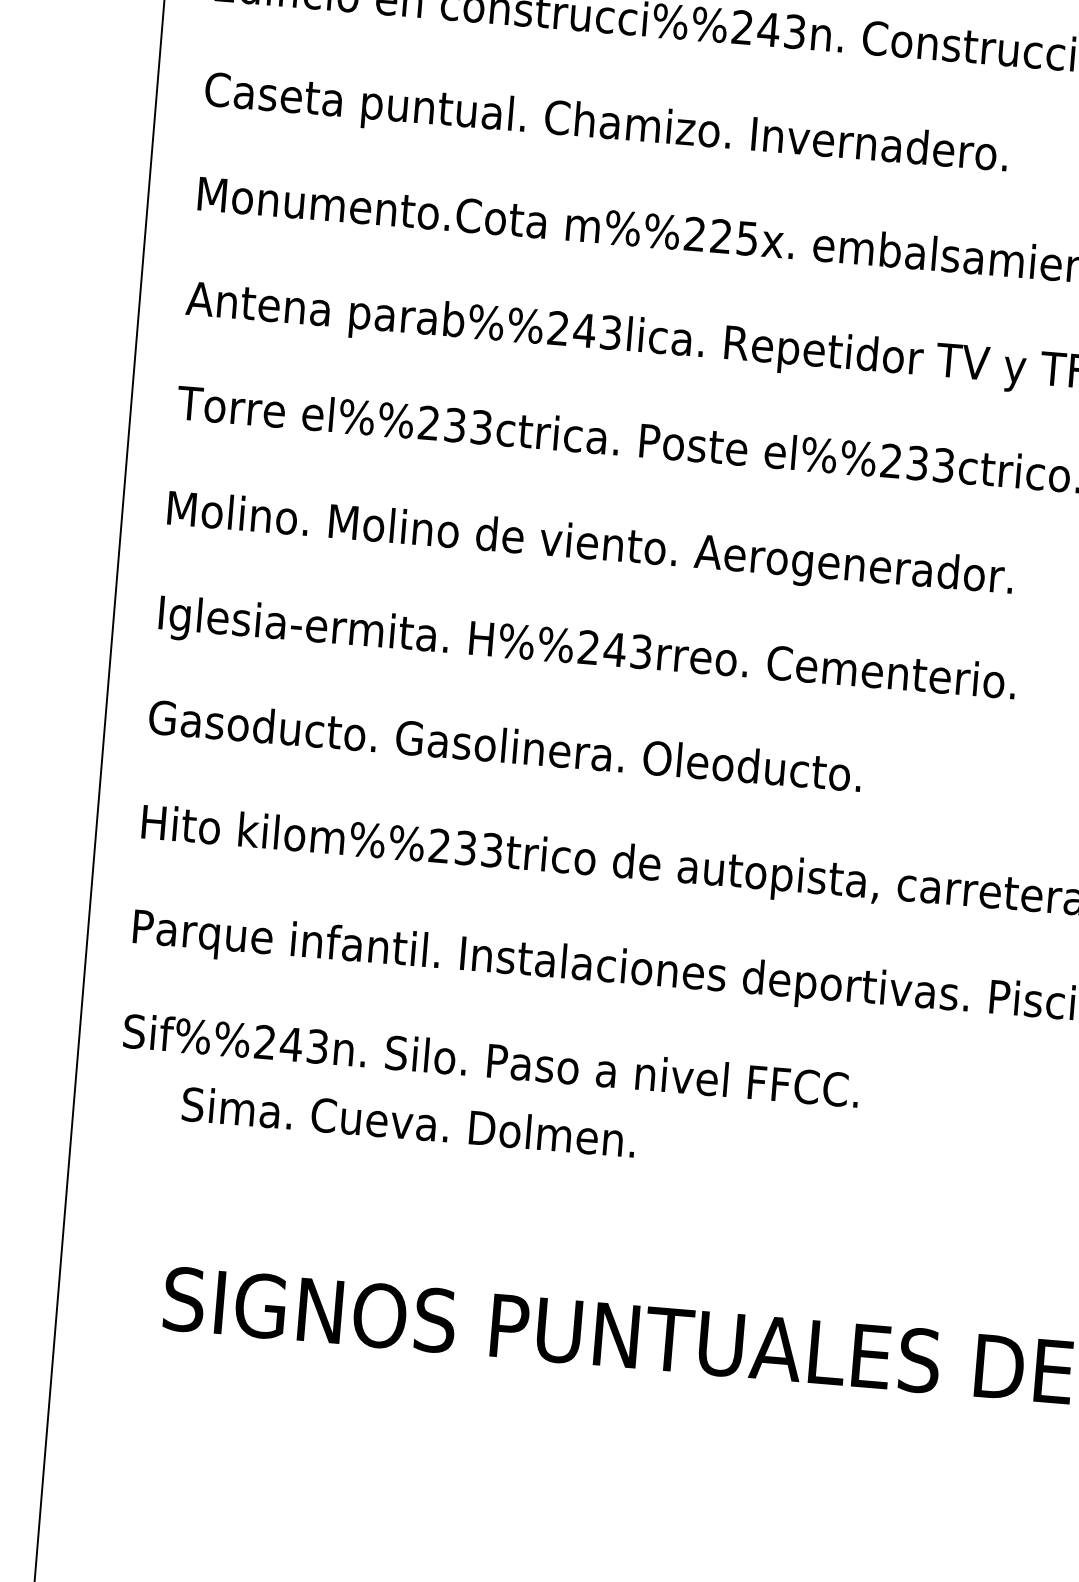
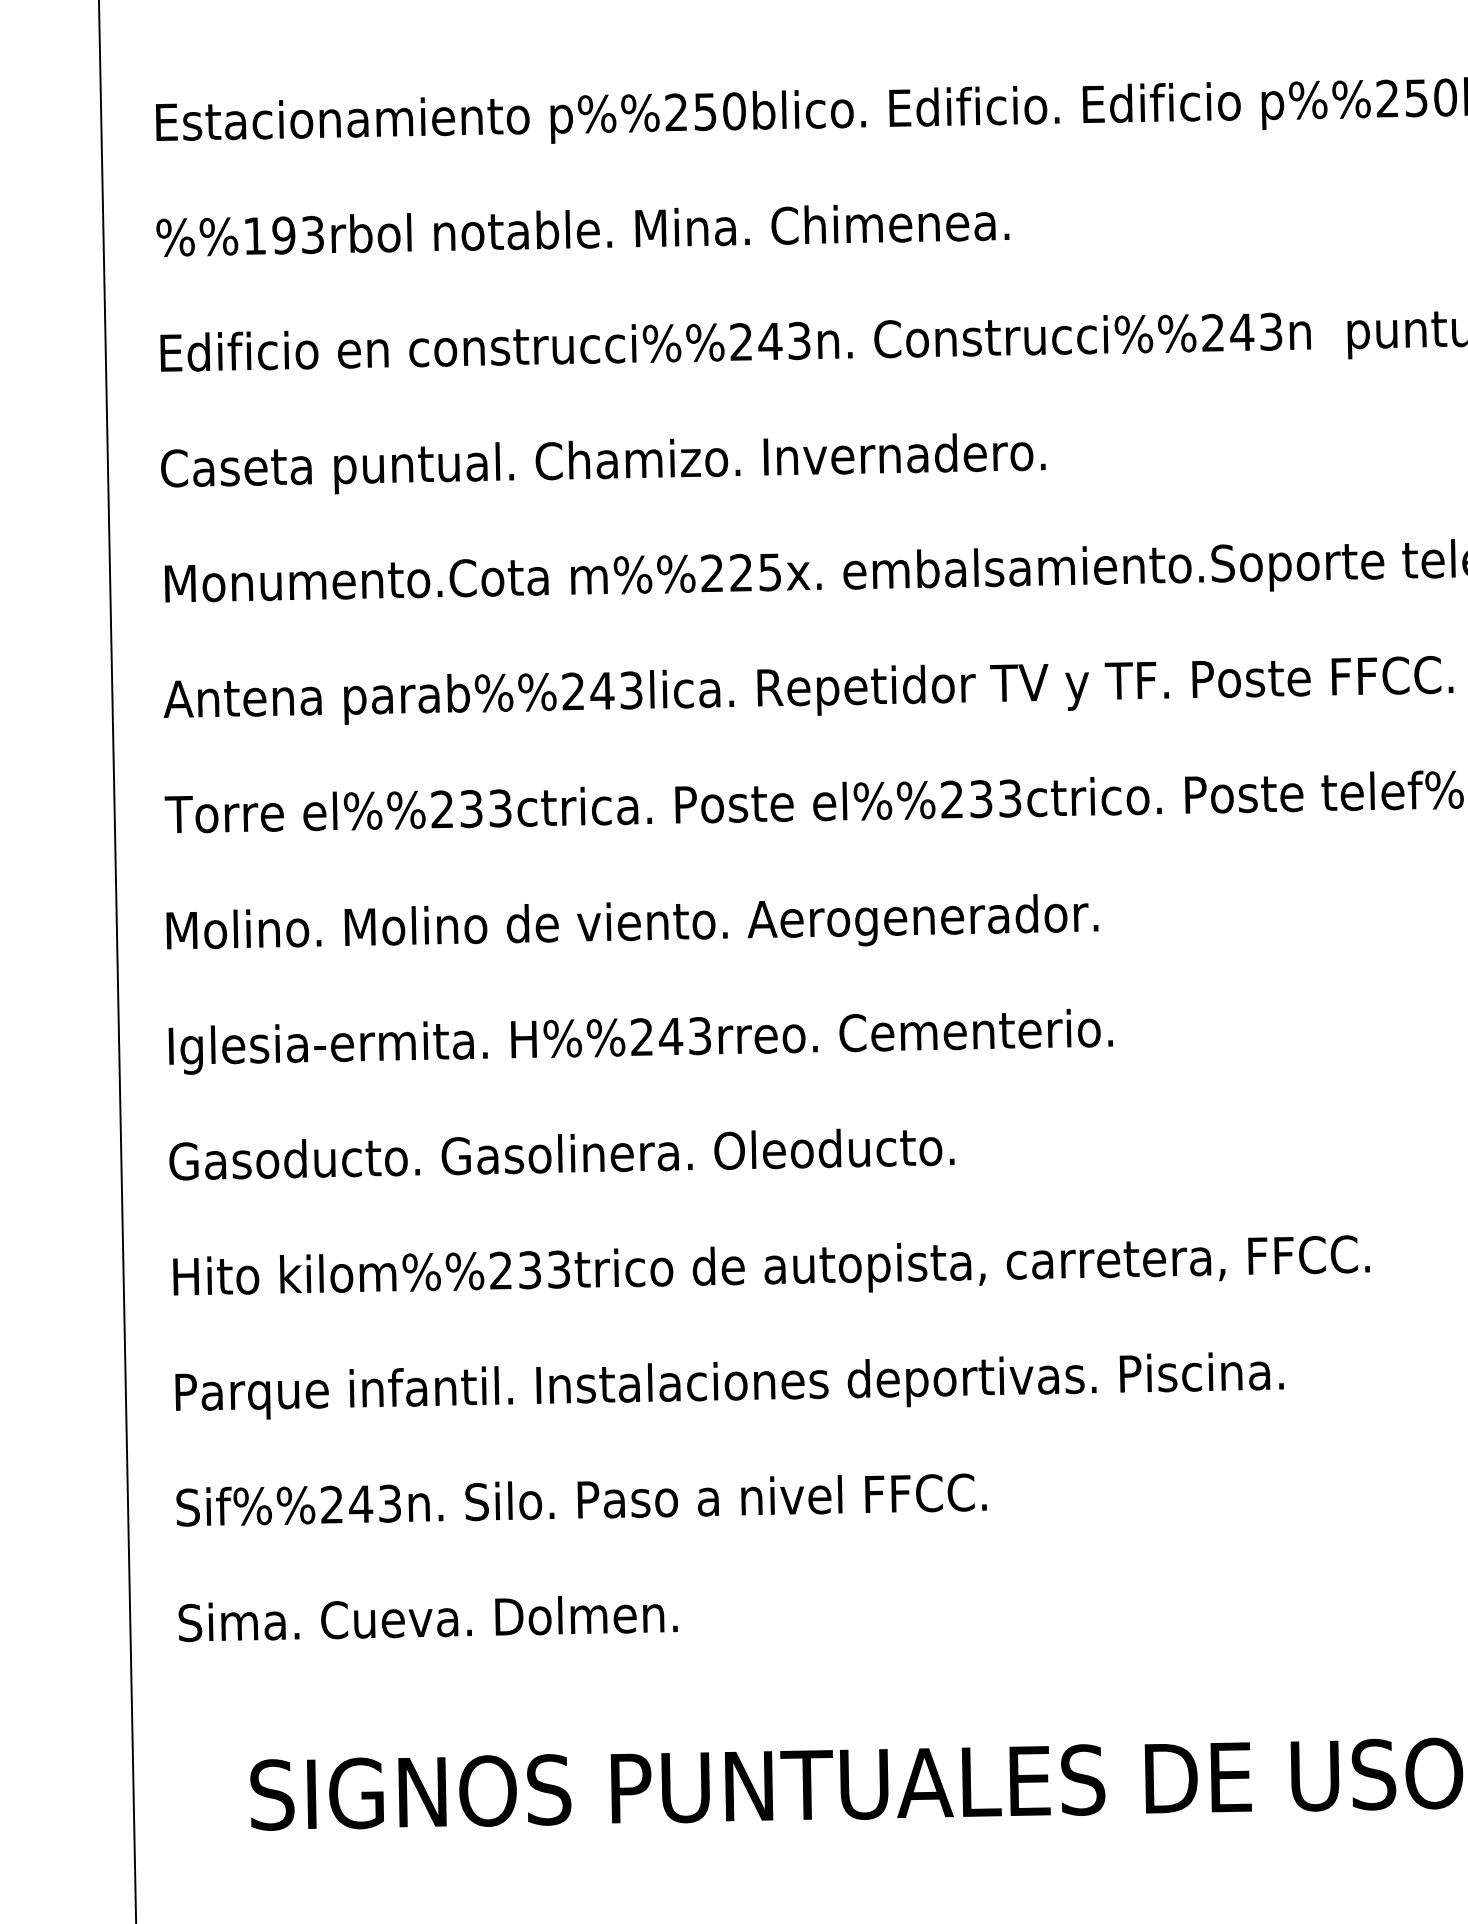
text: (408, 1122) -> (427, 1618), moved

